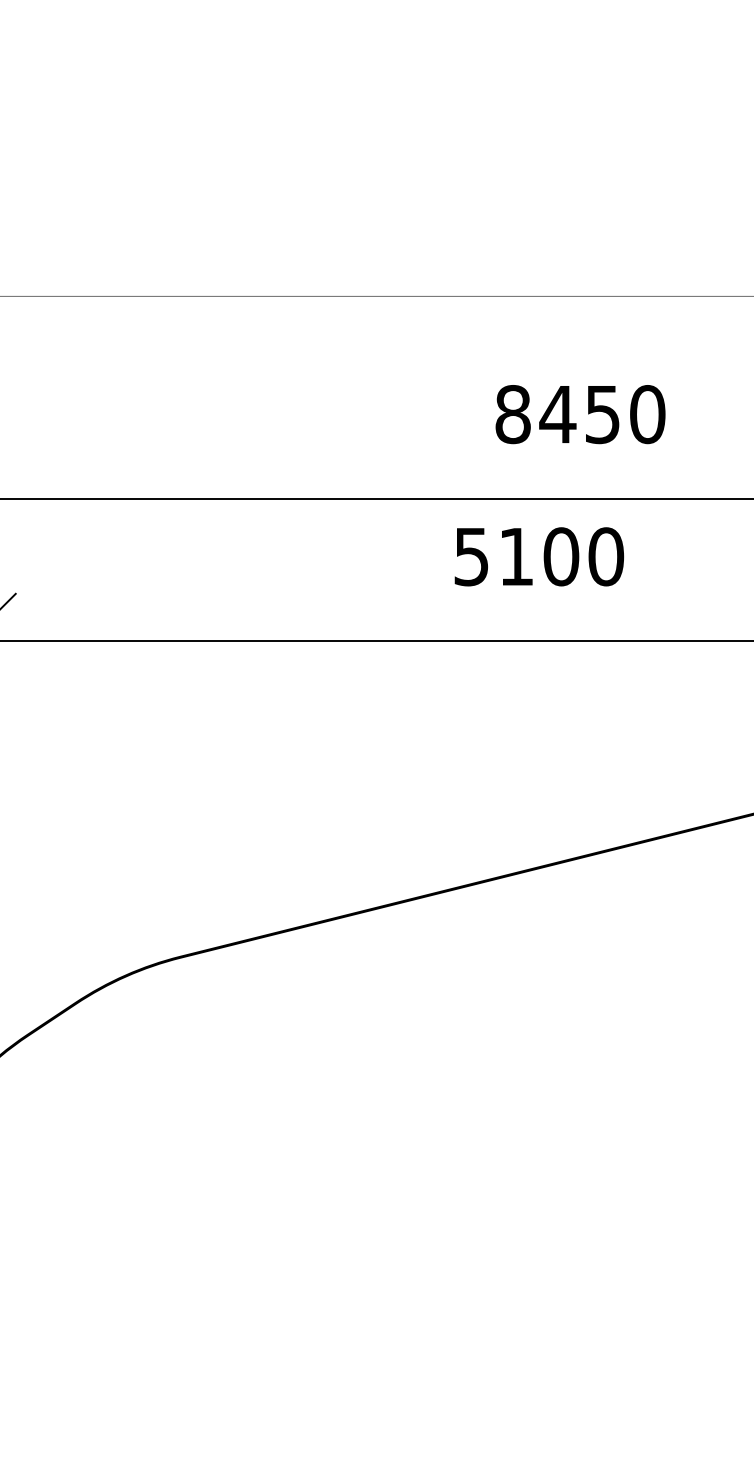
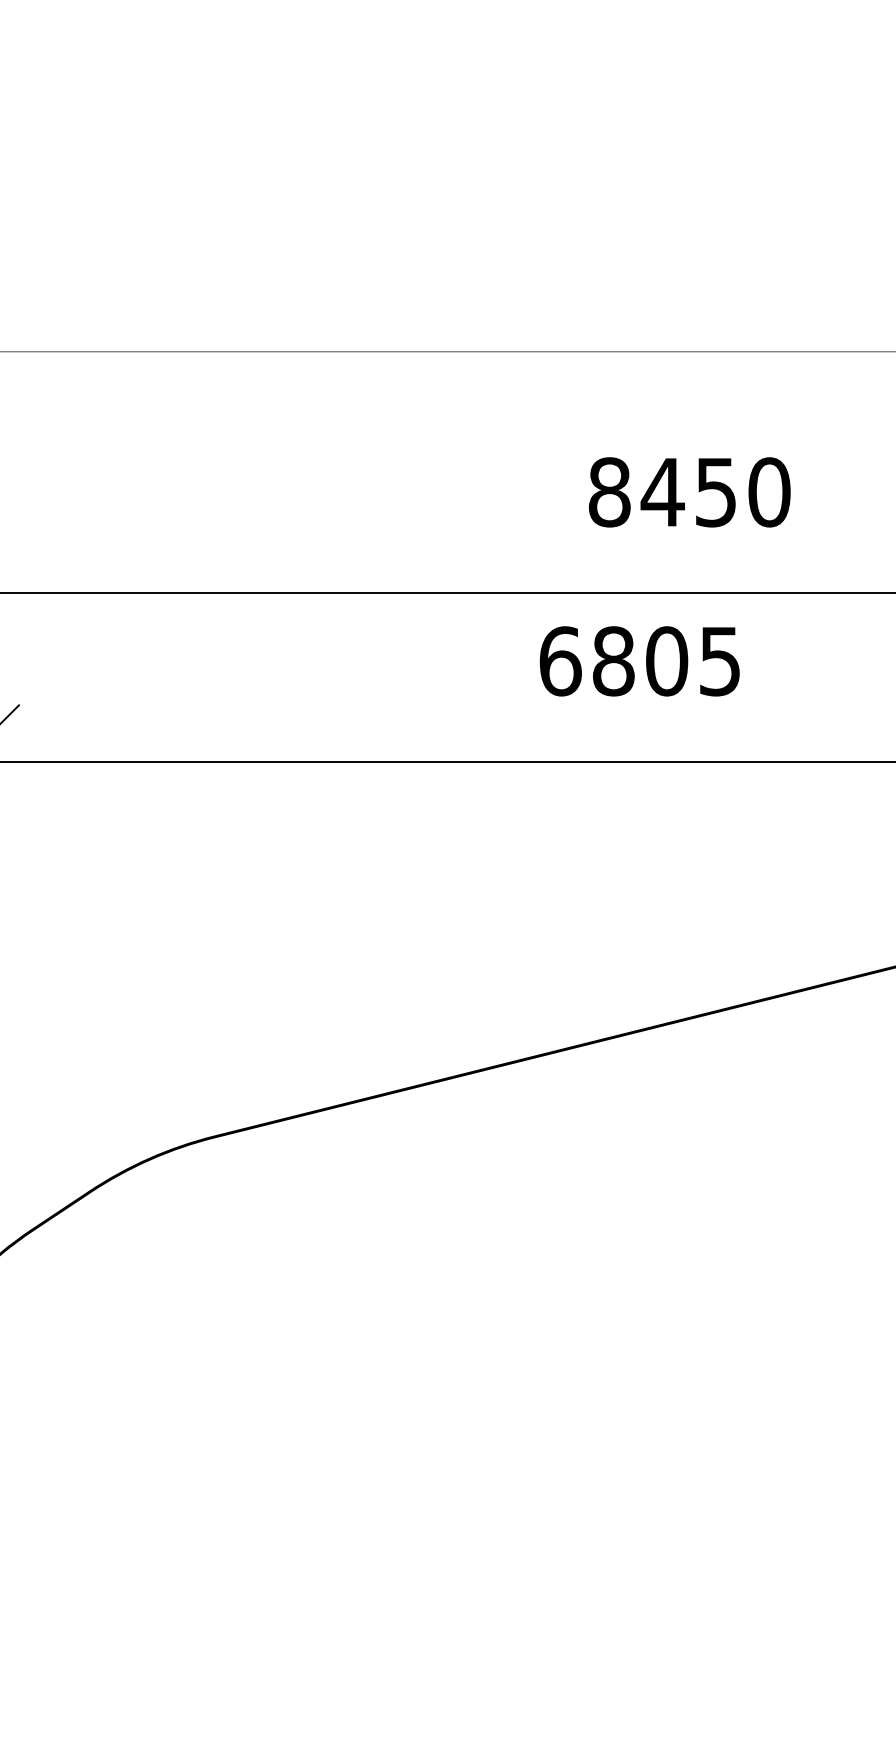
text: (539, 556) -> (640, 661), 5100 -> 6805

